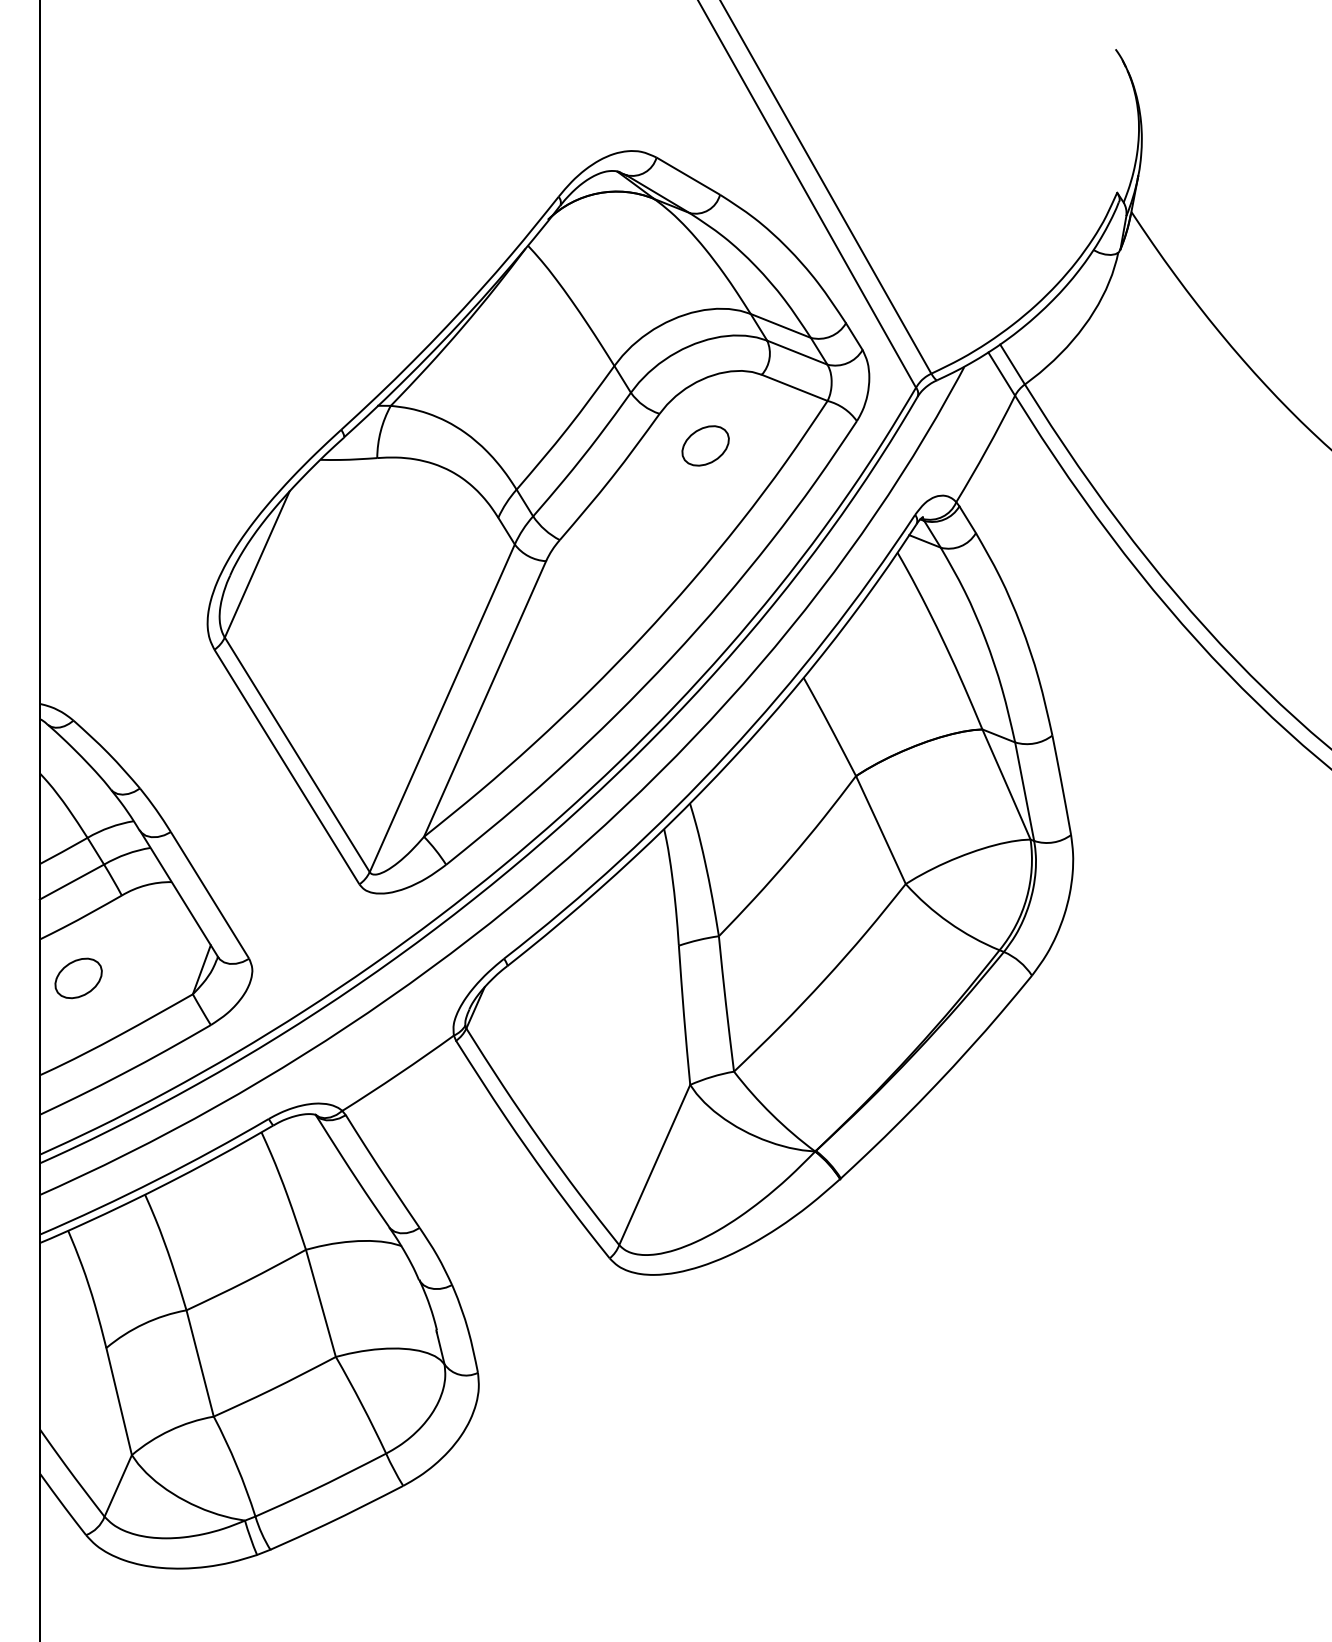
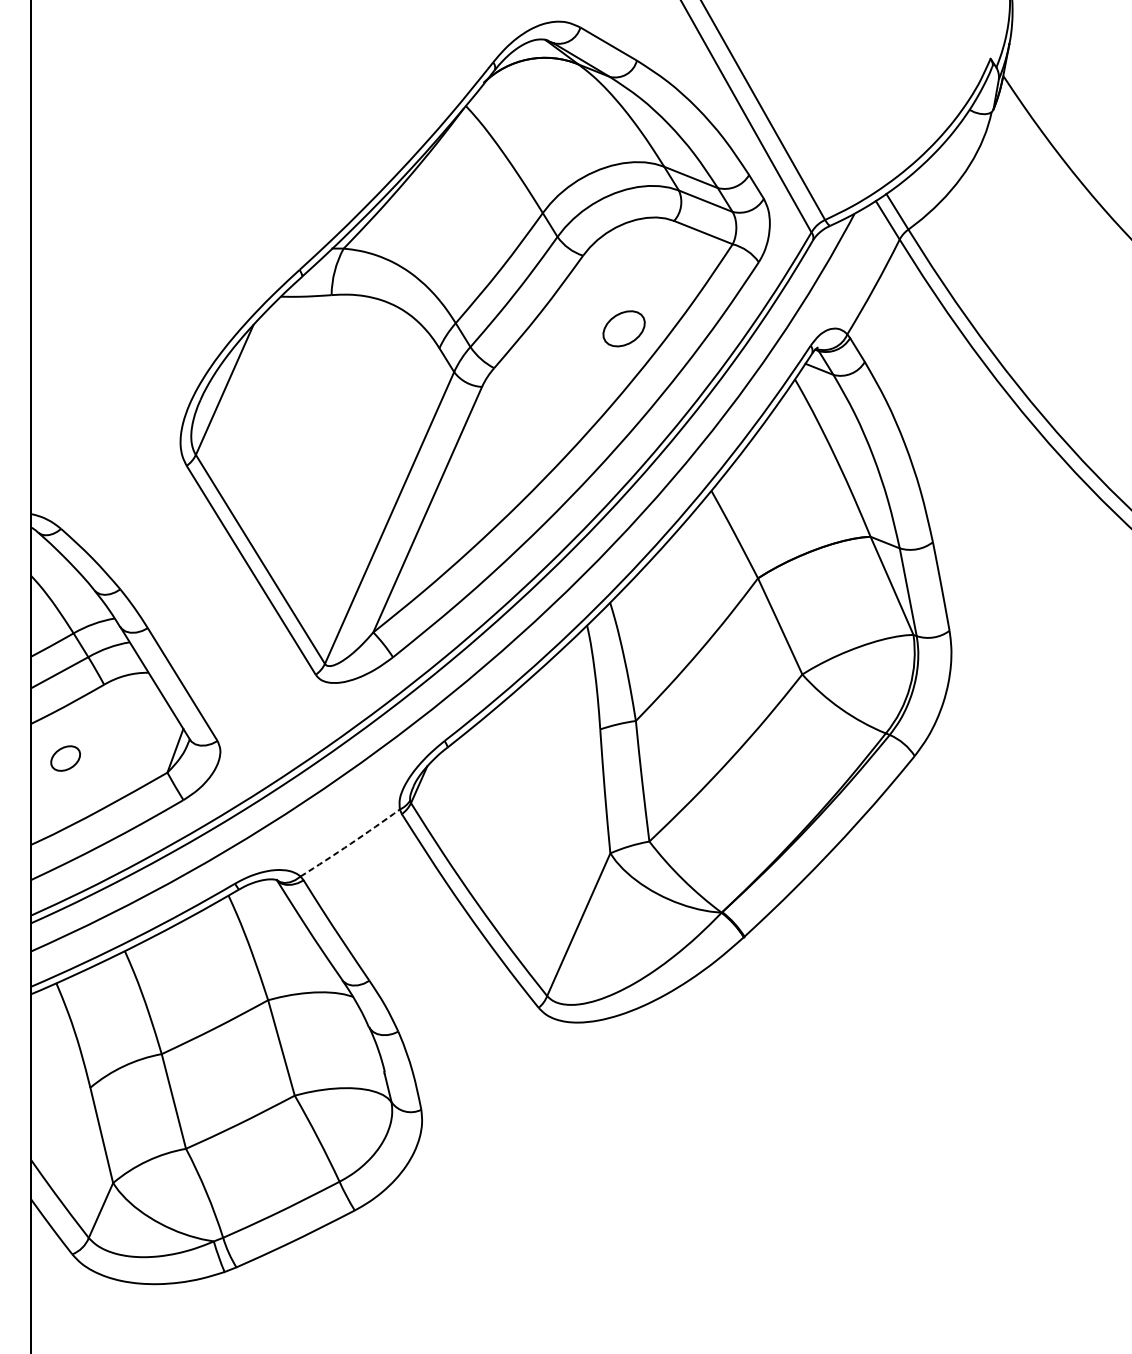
part: (705, 445) -> (623, 328), moved
part: (78, 978) -> (65, 758), size x0.7
arc: (398, 1074) -> (350, 844), solid -> dashed

